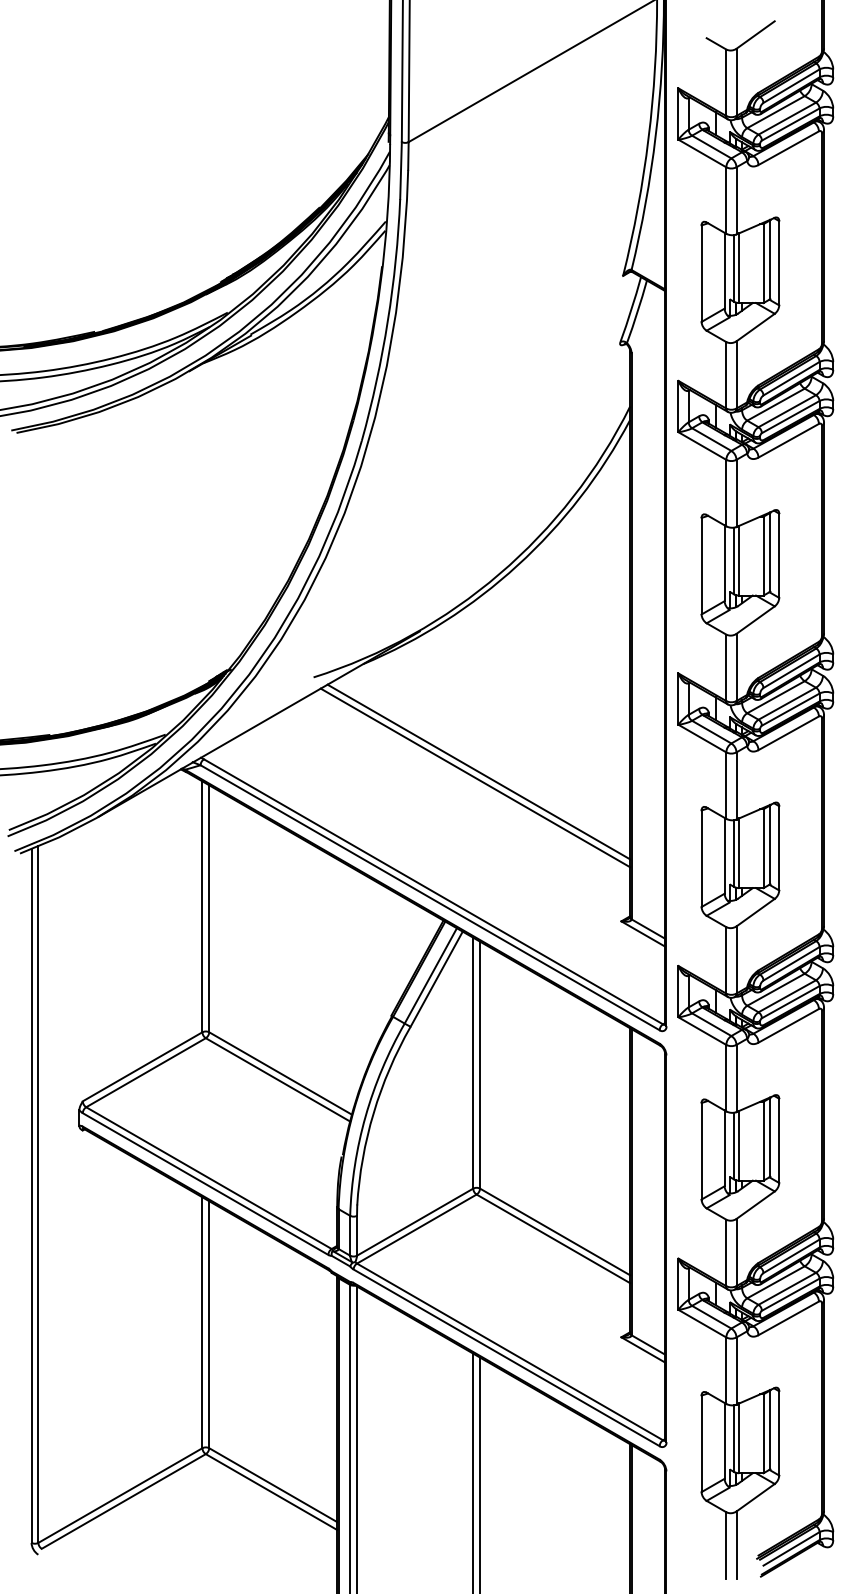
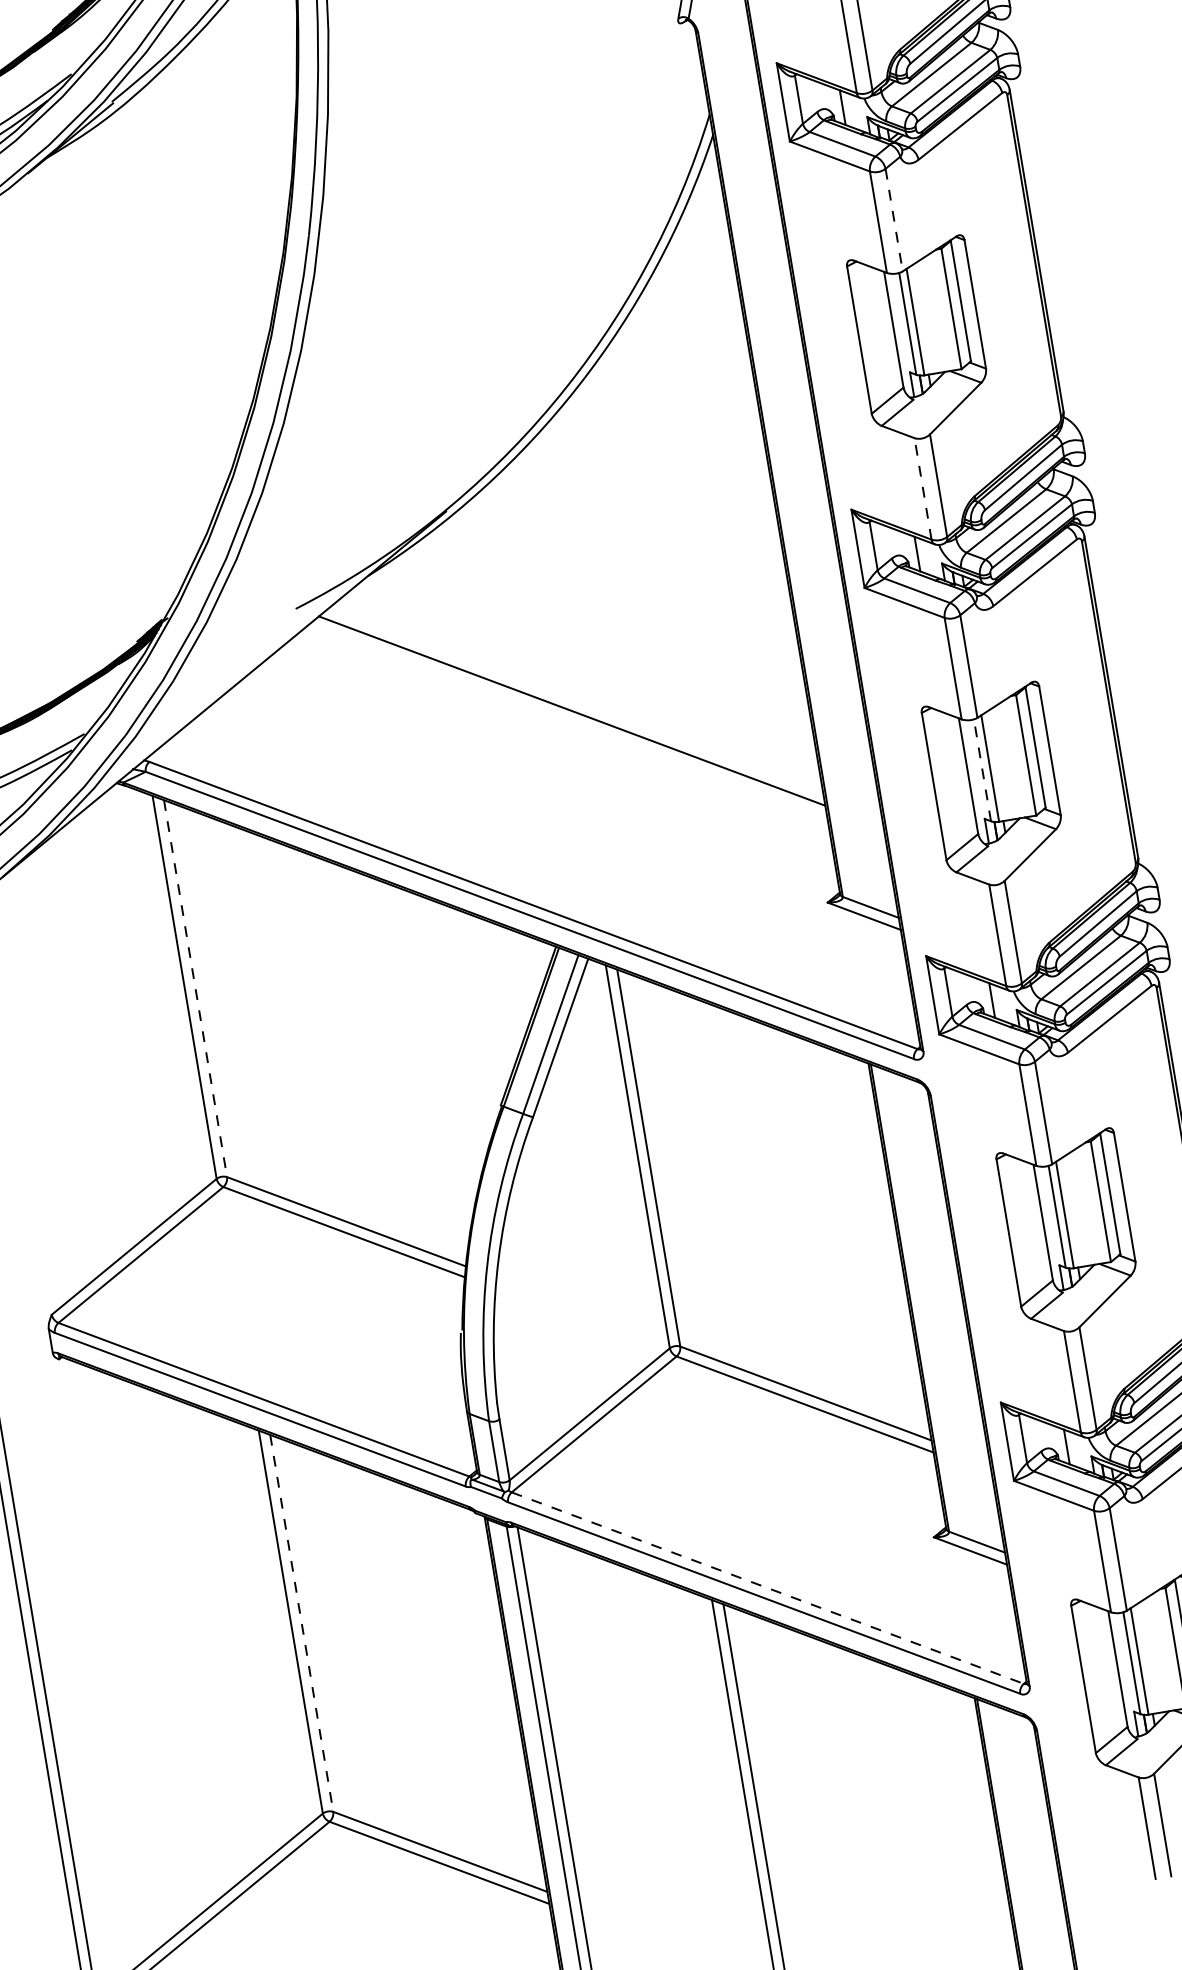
line: (736, 493) -> (894, 220), solid -> dashed
line: (726, 667) -> (923, 488), solid -> dashed
line: (475, 777) -> (568, 720), removed
line: (734, 853) -> (983, 770), solid -> dashed
line: (209, 909) -> (196, 989), solid -> dashed
line: (209, 1325) -> (302, 1624), solid -> dashed
line: (510, 1351) -> (768, 1587), solid -> dashed

